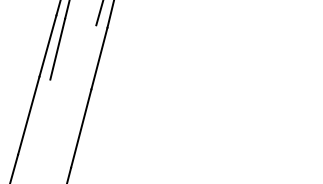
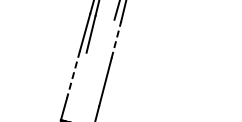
line: (99, 57) -> (116, 39), solid -> dashed
line: (28, 115) -> (73, 74), solid -> dashed

